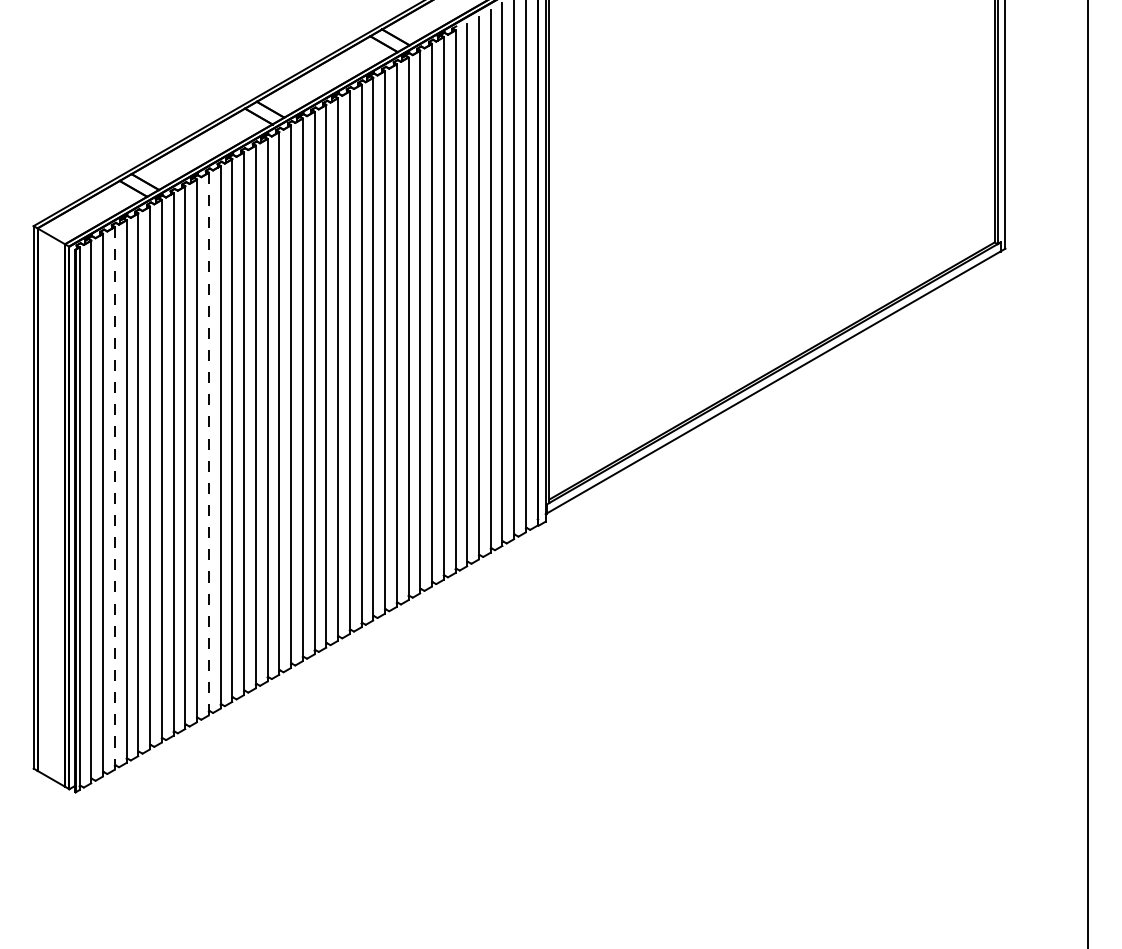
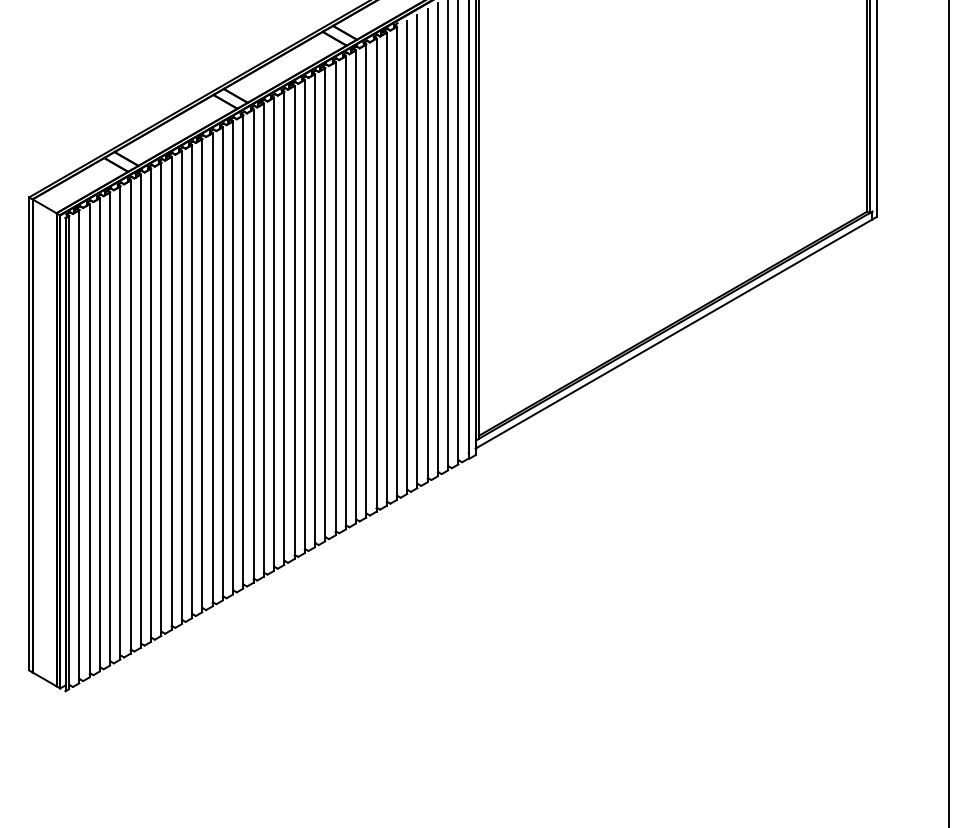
line: (208, 444) -> (181, 387), dashed -> solid
line: (114, 498) -> (99, 434), dashed -> solid

